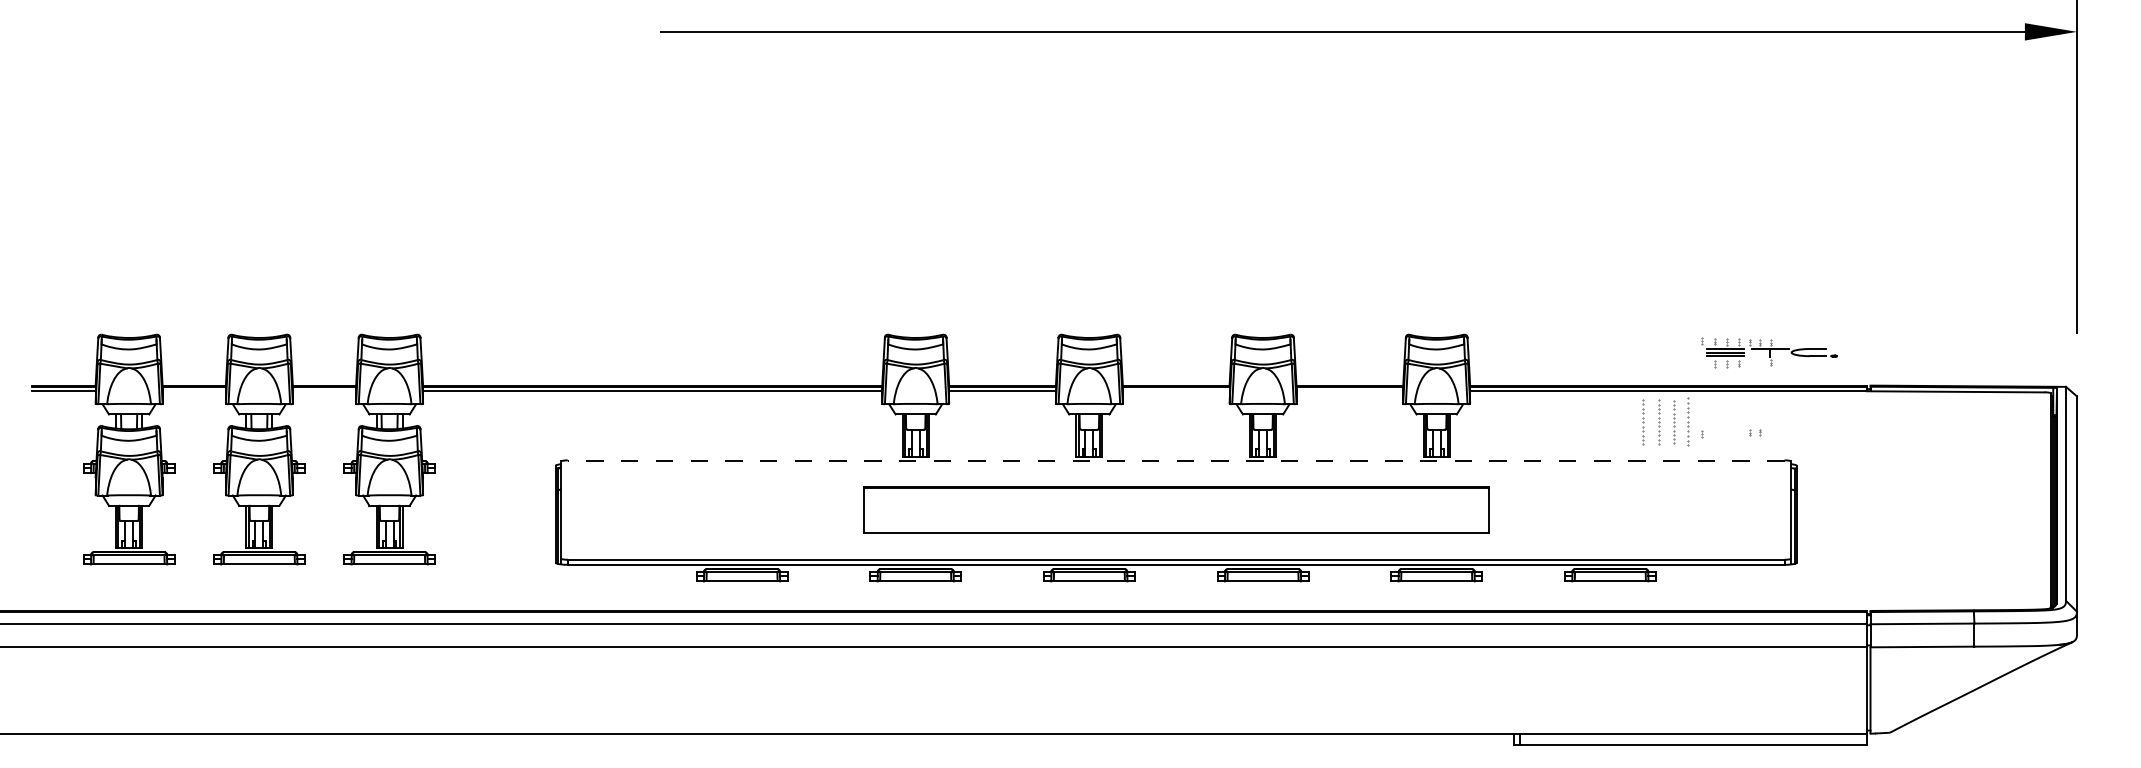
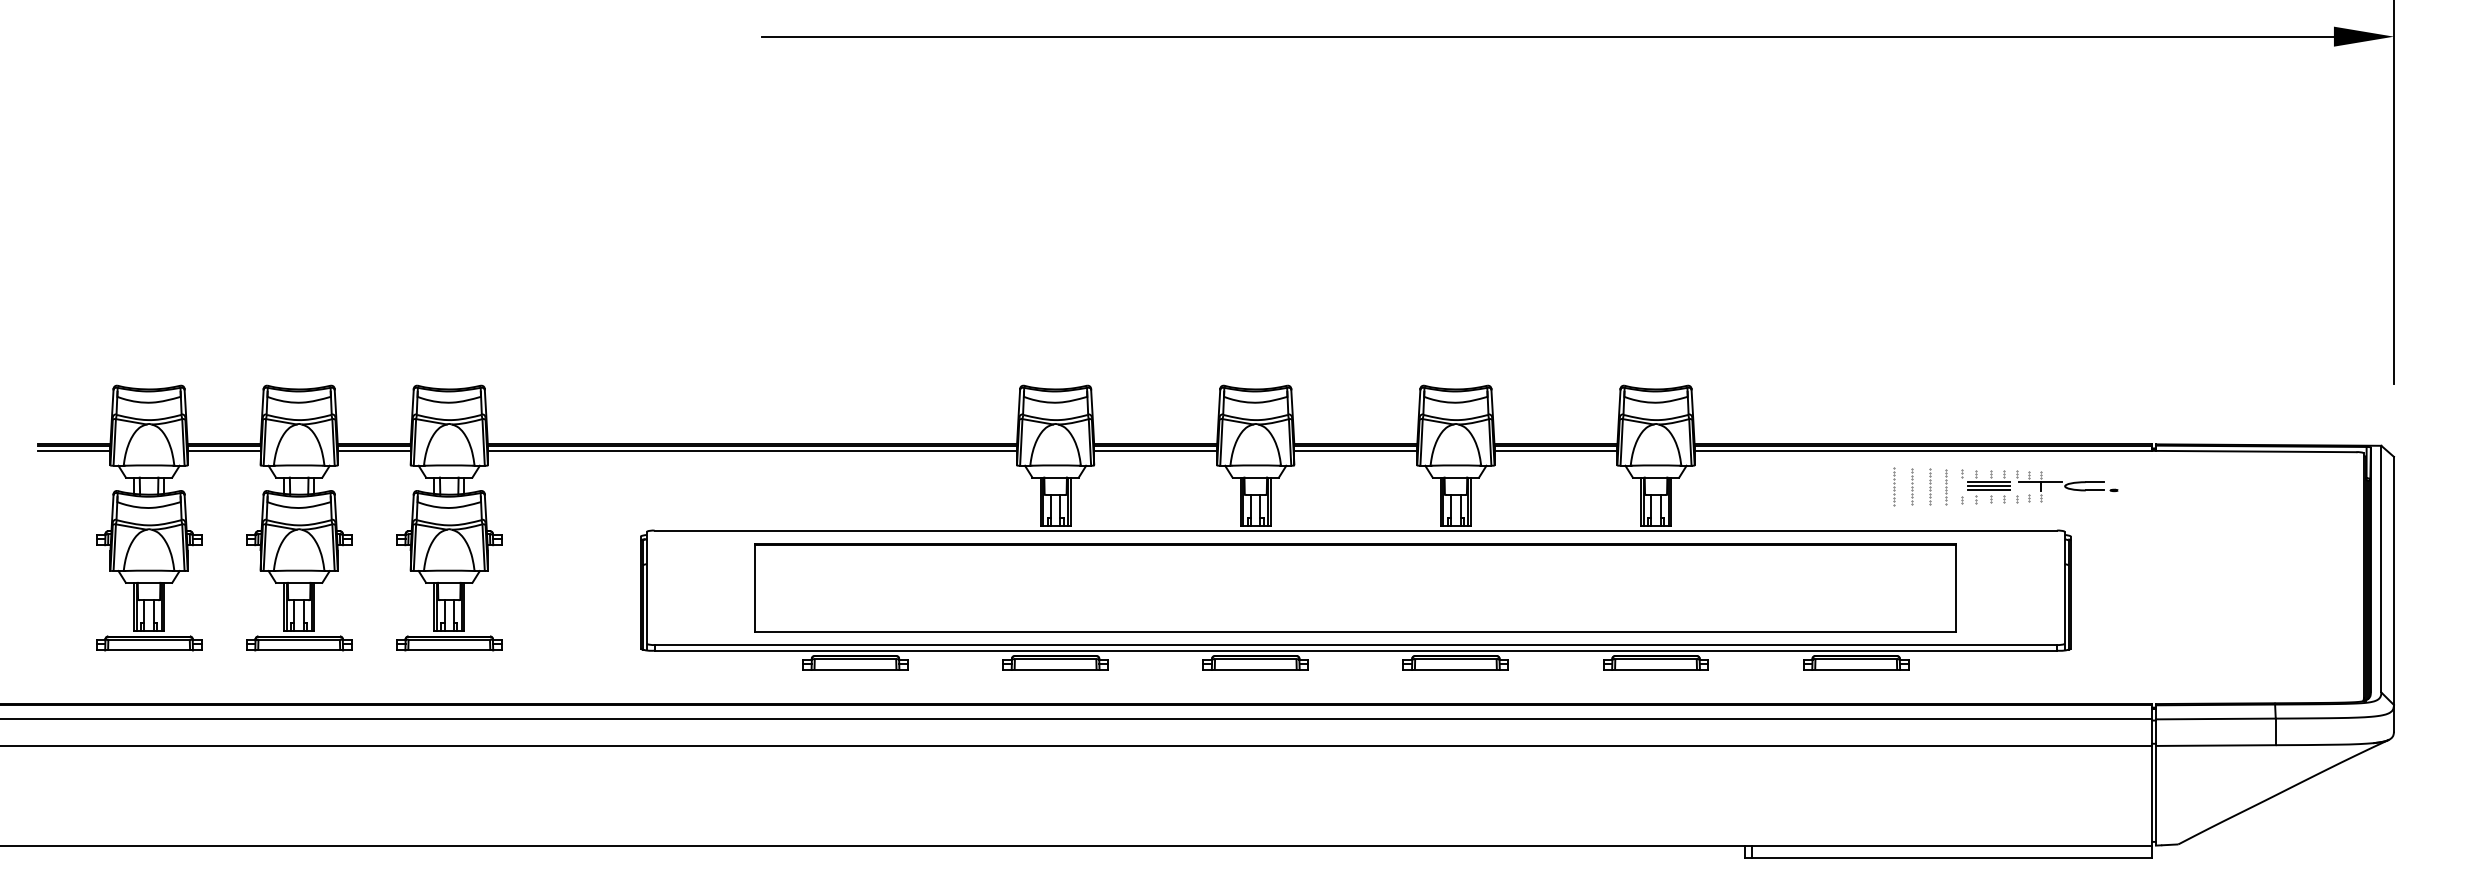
part: (1769, 352) -> (2039, 486), moved
line: (193, 390) -> (223, 450), added
line: (323, 390) -> (373, 450), added
line: (1175, 390) -> (1355, 450), added
line: (1349, 390) -> (1555, 450), added
part: (1643, 422) -> (1894, 486), size x0.71
part: (1659, 422) -> (1912, 486), size x0.71
part: (1674, 422) -> (1930, 486), size x0.71
part: (1688, 423) -> (1946, 487), size x0.62
line: (1175, 460) -> (1355, 530), dashed -> solid
part: (1175, 509) -> (1355, 587), size x1.67

